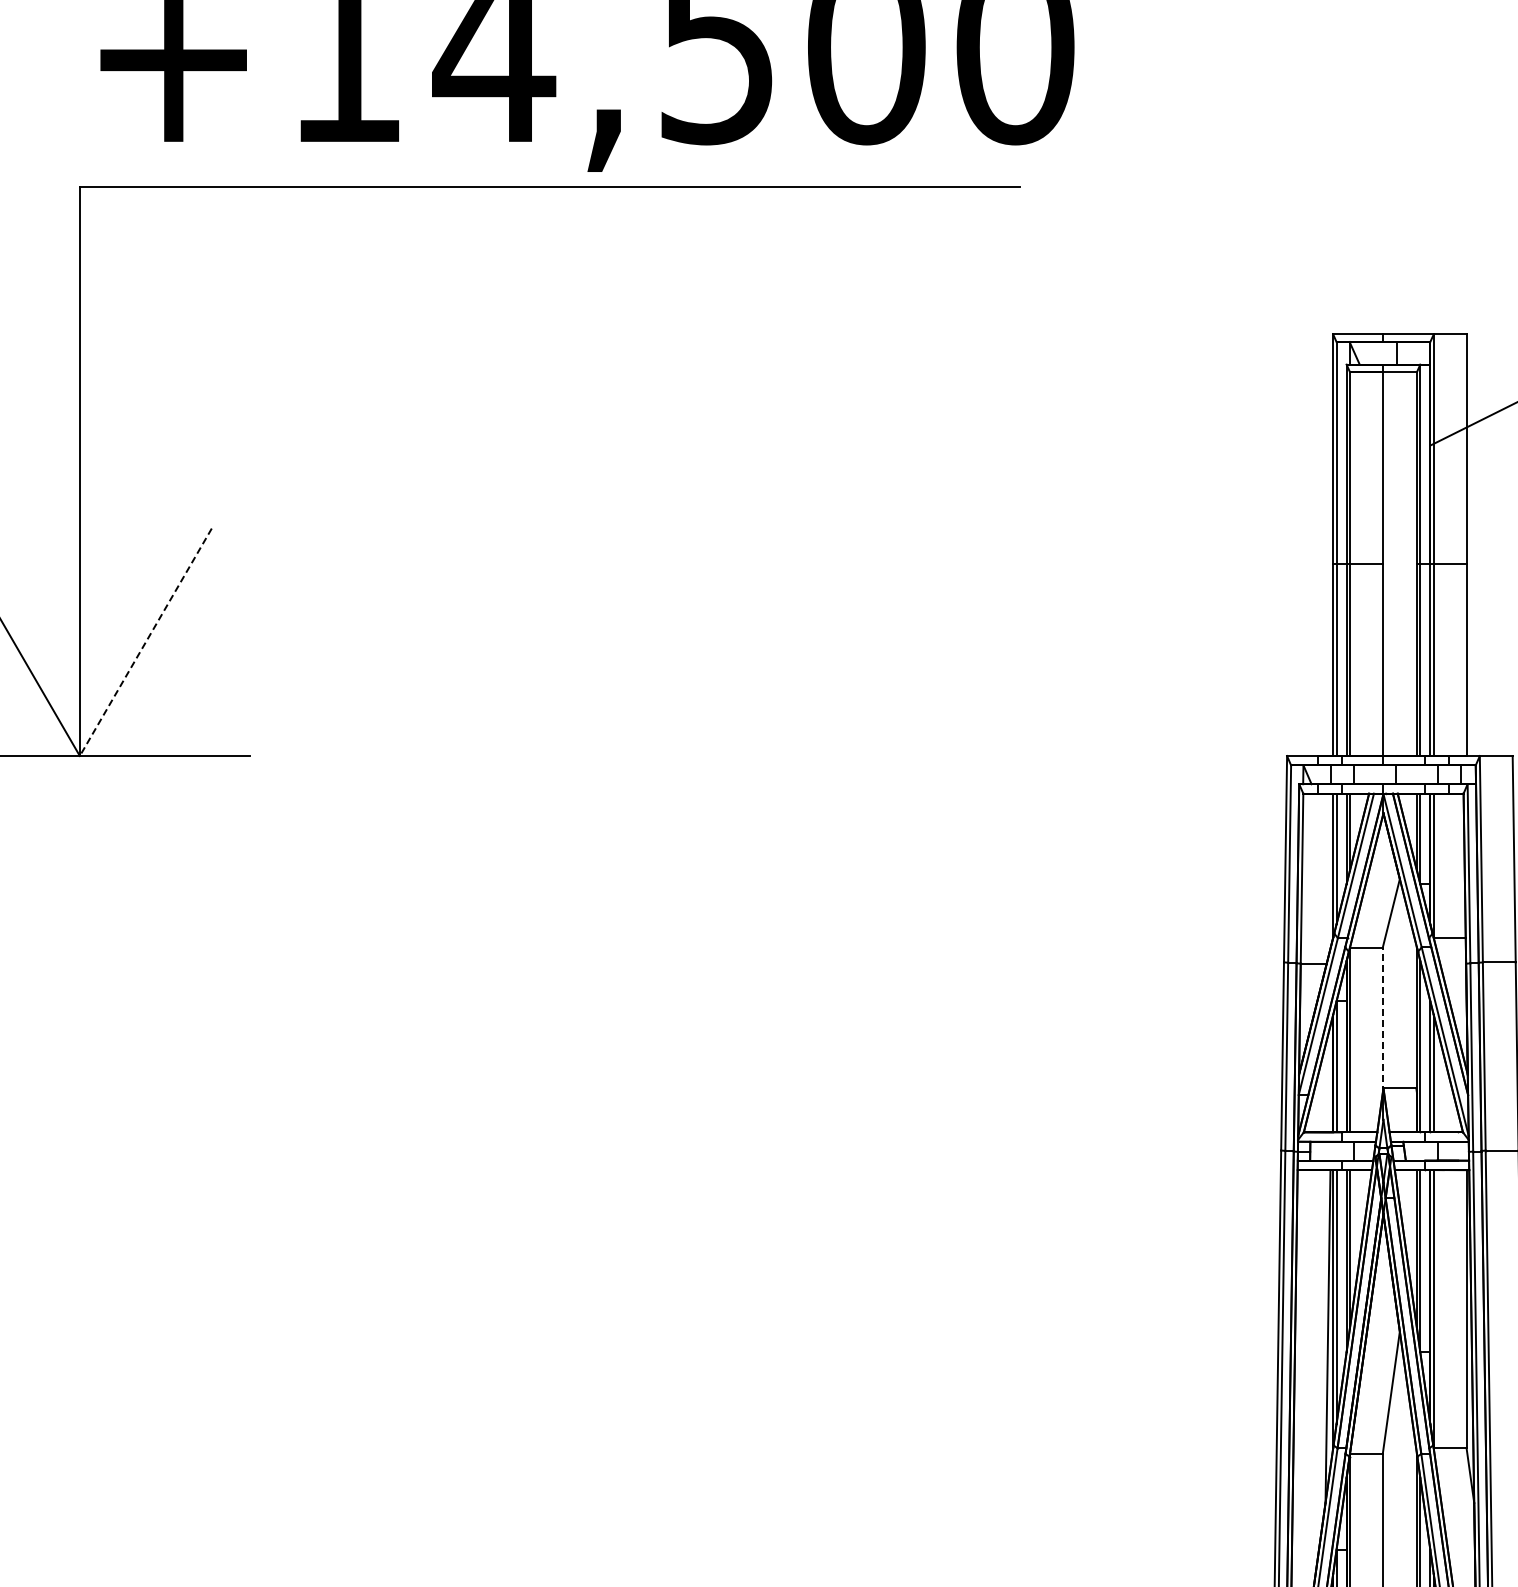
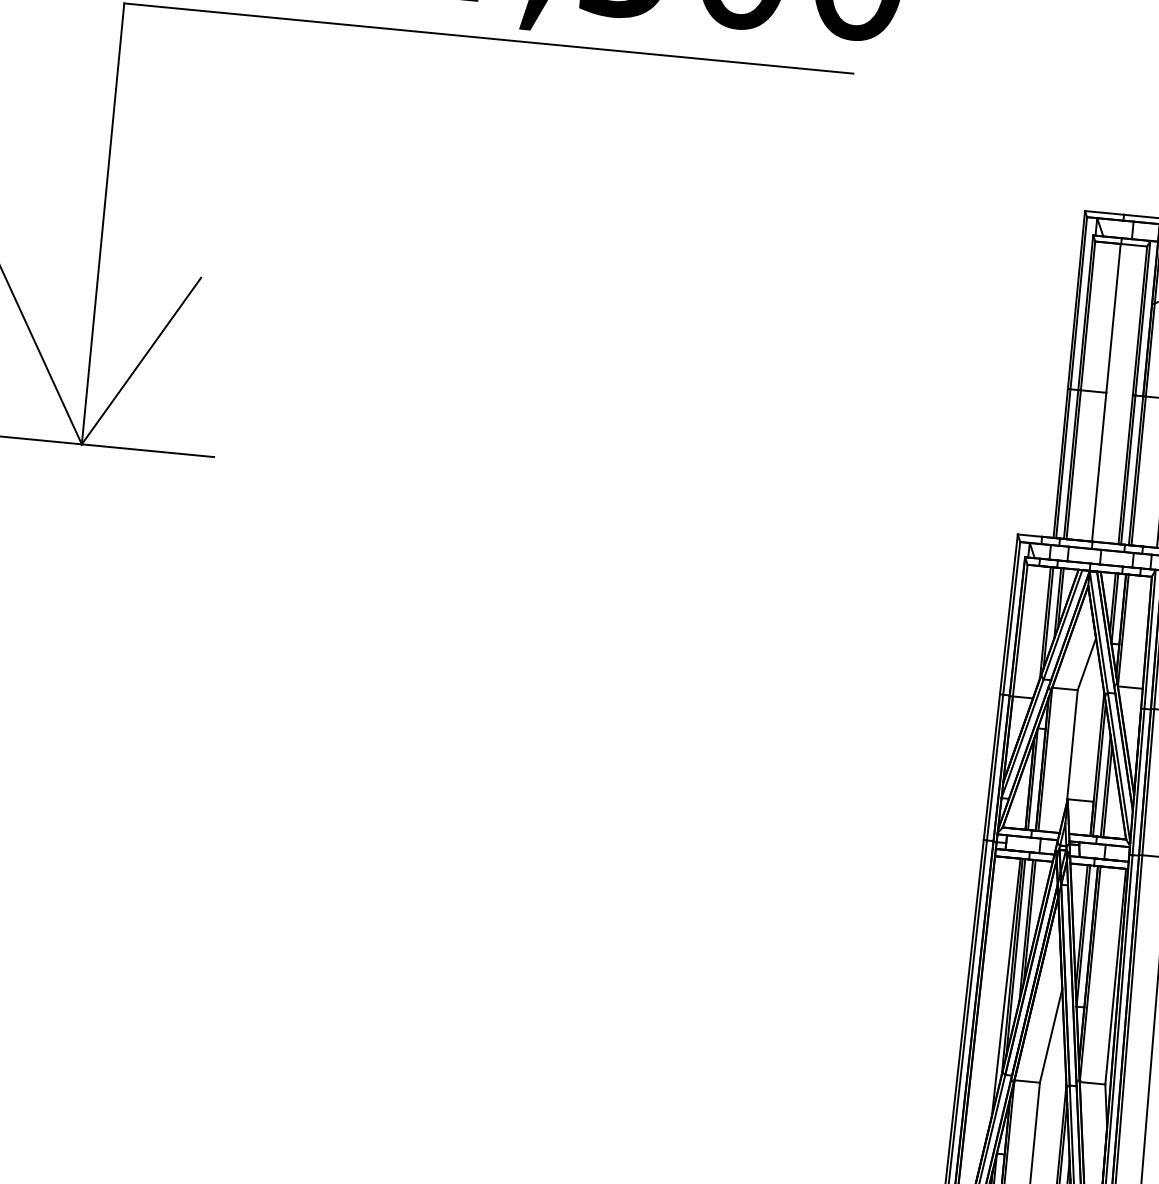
line: (145, 642) -> (141, 361), dashed -> solid
line: (1382, 1020) -> (1072, 746), dashed -> solid

